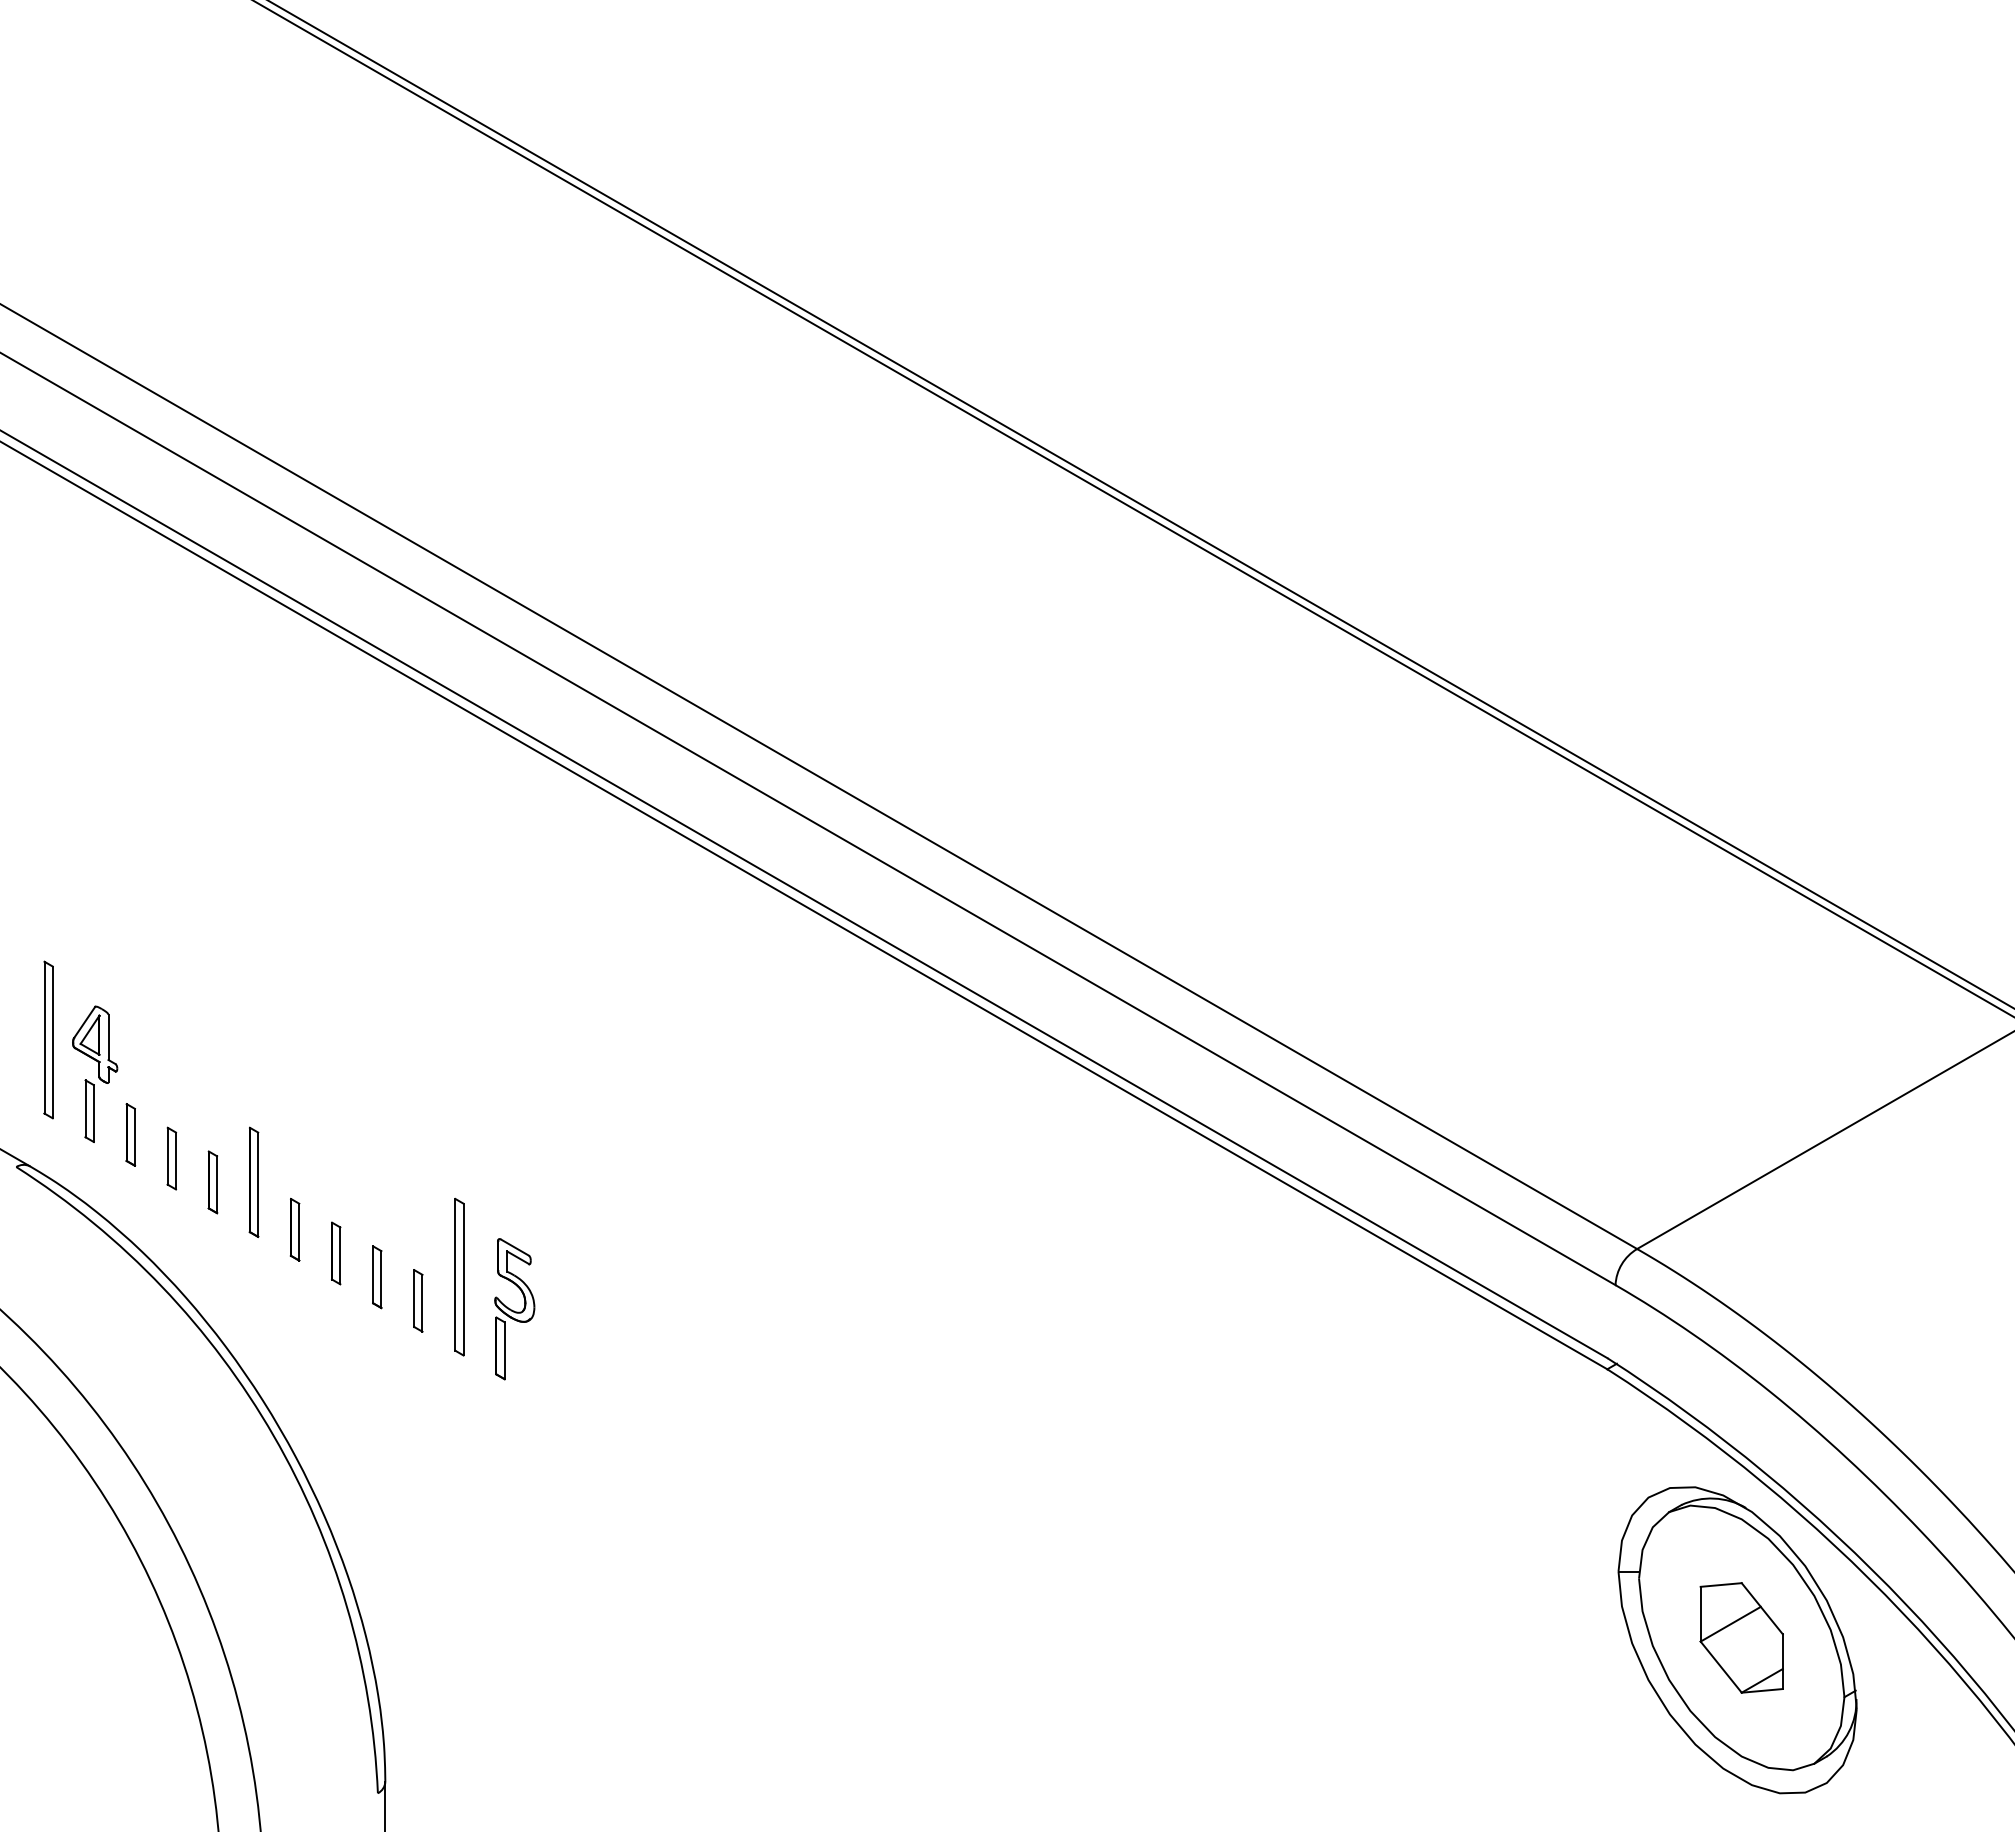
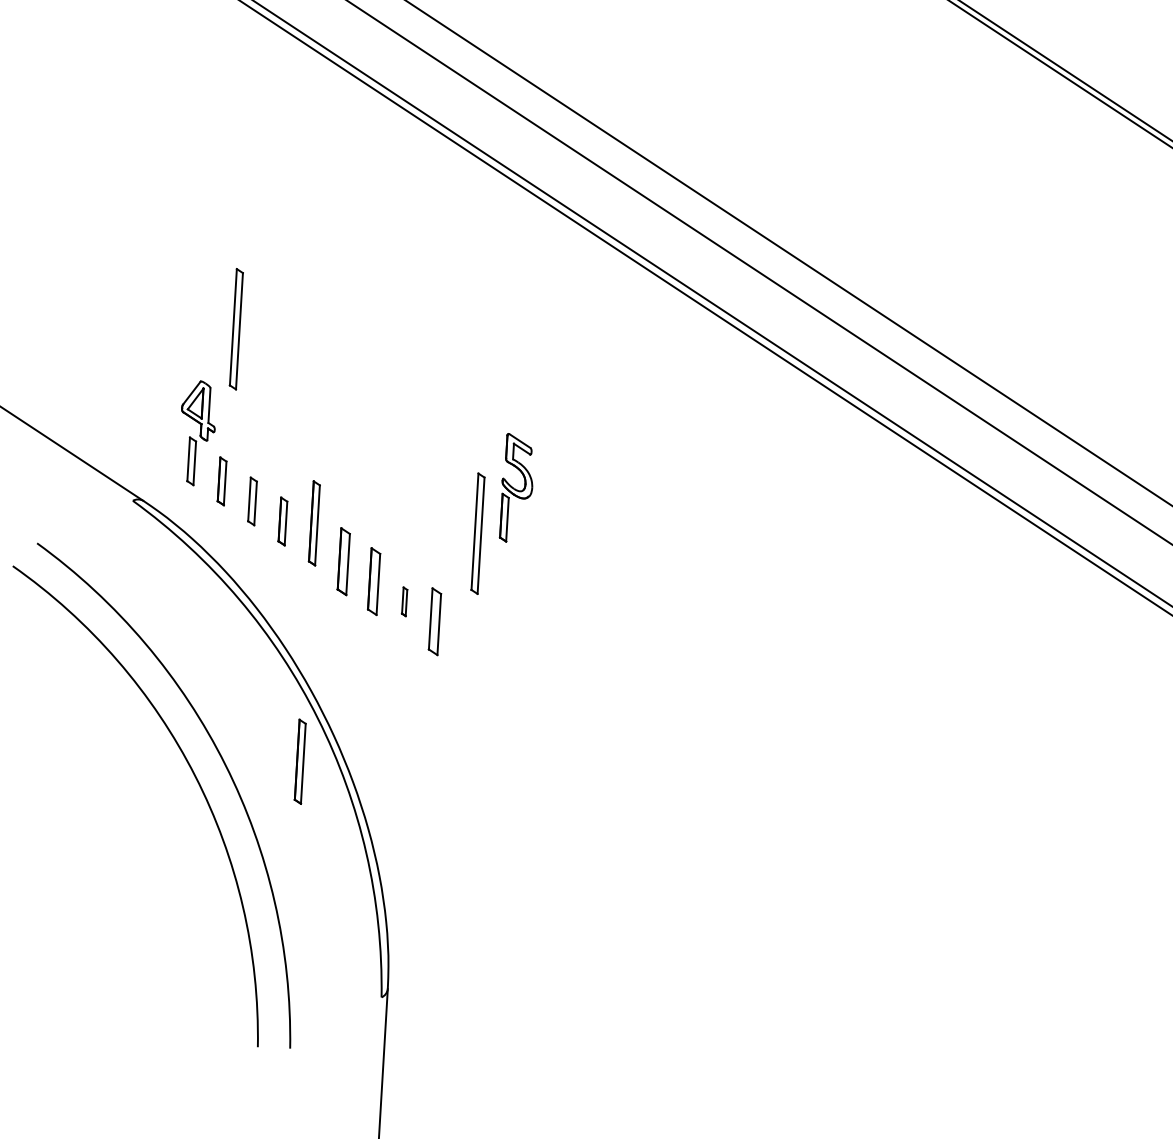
part: (48, 1039) -> (236, 328), moved
part: (294, 1229) -> (343, 561), size x1.4
part: (336, 1253) -> (374, 581), size x1.4
part: (459, 1276) -> (478, 533), moved
part: (377, 1277) -> (404, 601), size x0.6
part: (418, 1300) -> (435, 621), size x1.4
part: (514, 1309) -> (516, 488), moved
part: (253, 1492) -> (299, 761), added

